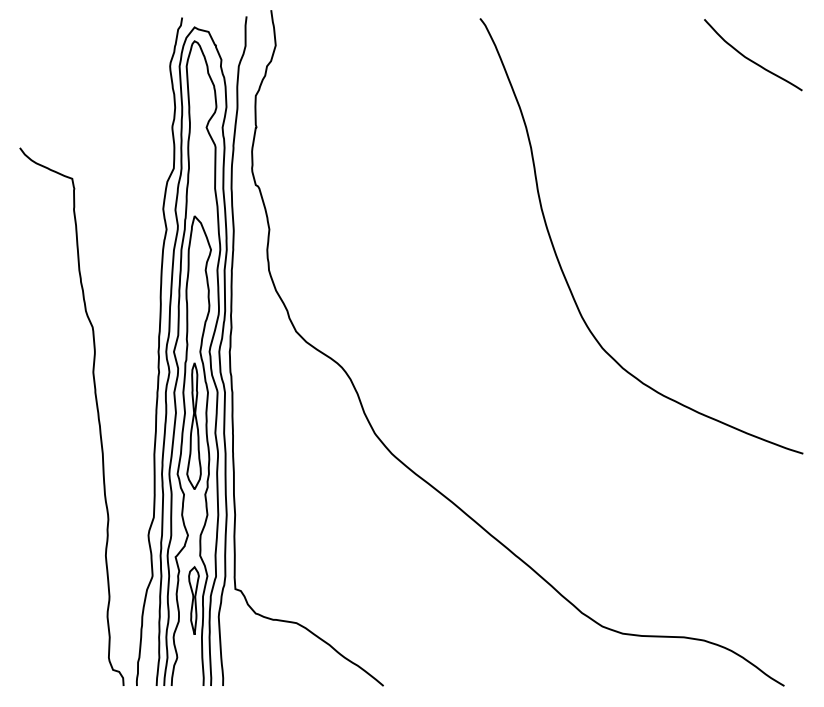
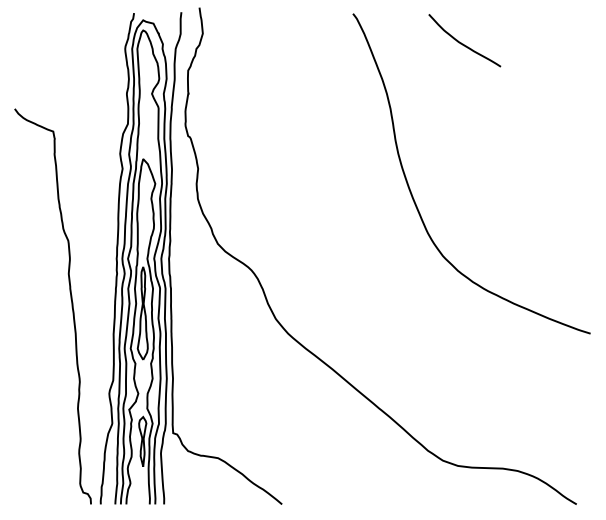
curve: (751, 58) -> (463, 43), moved

